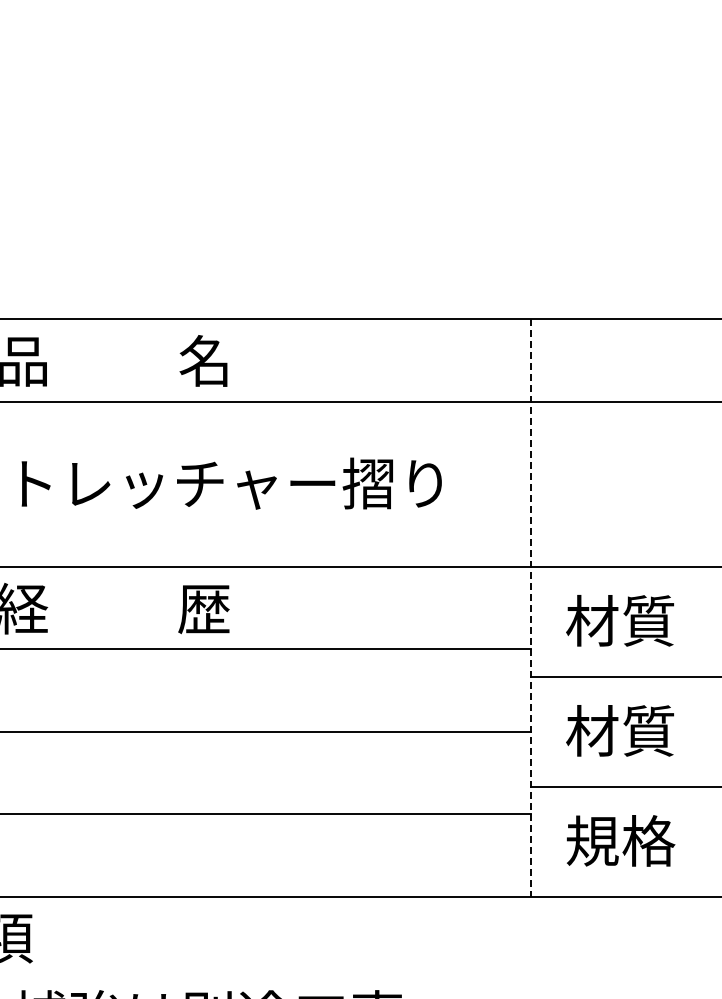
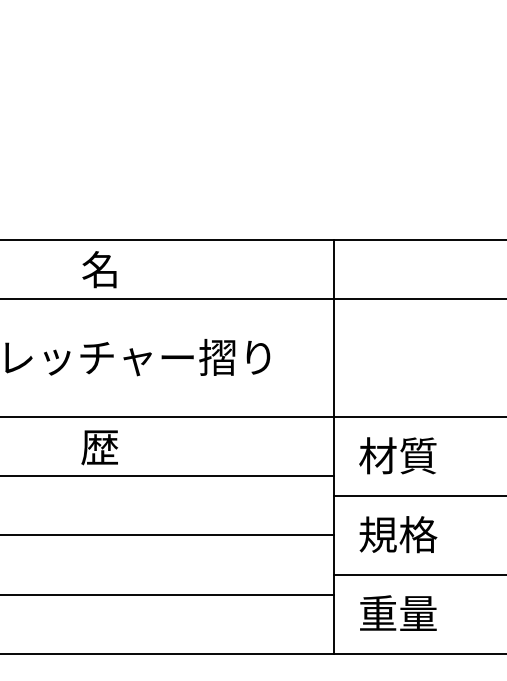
line: (530, 608) -> (333, 446), dashed -> solid
text: (620, 730) -> (398, 534), 材質 -> 規格
text: (620, 840) -> (398, 613), 規格 -> 重量

